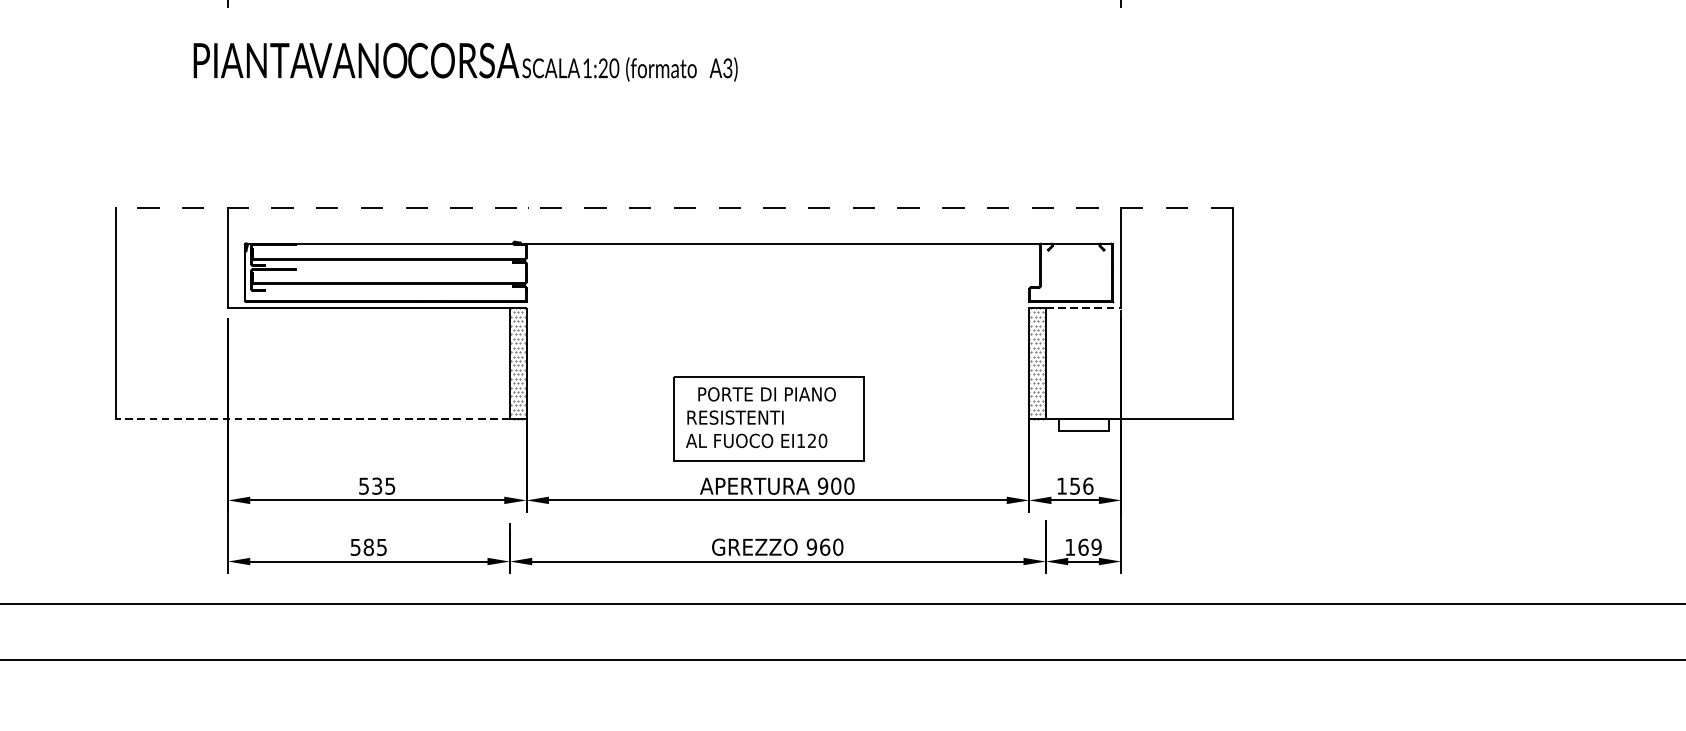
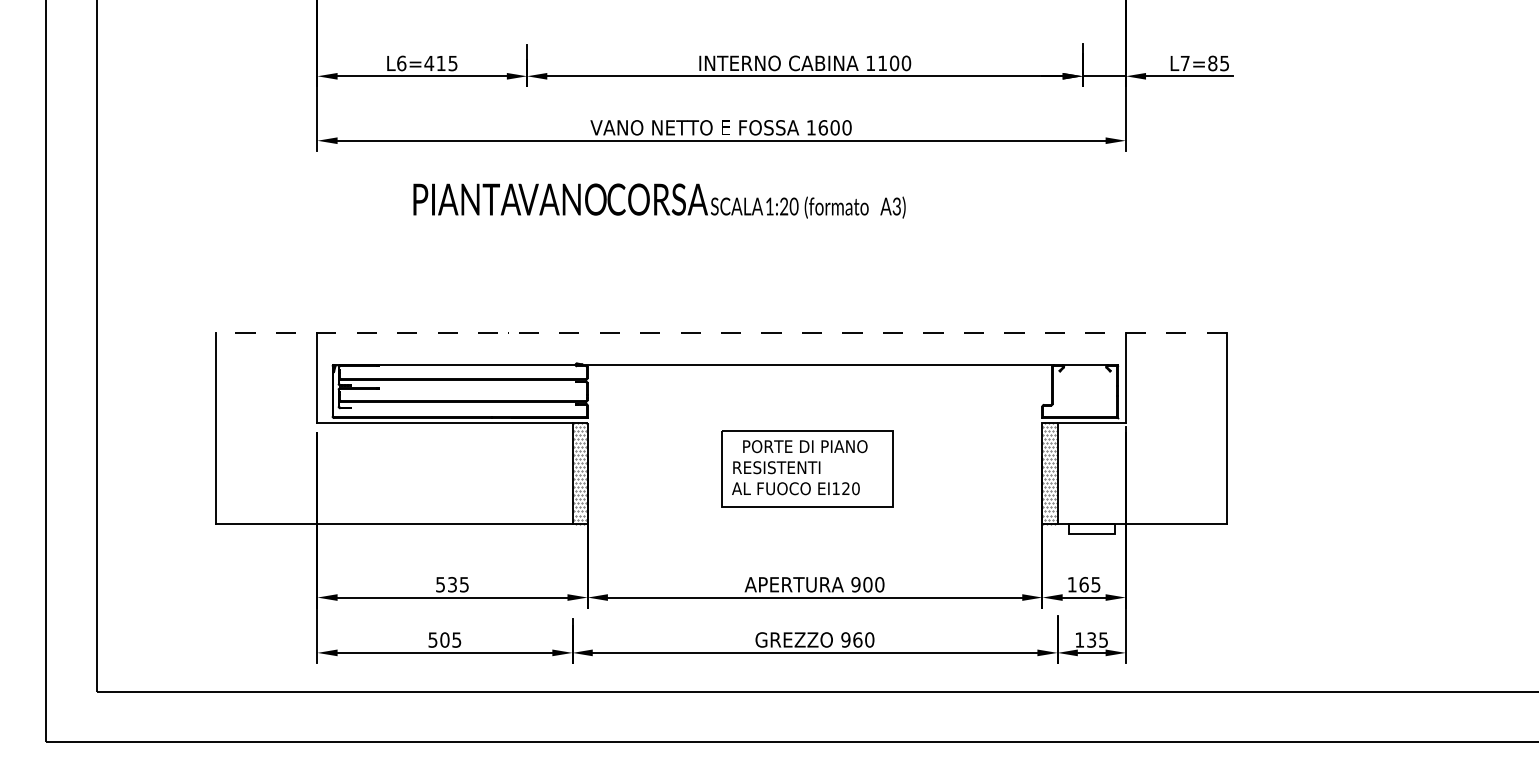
text: (465, 61) -> (659, 200), moved
line: (1084, 308) -> (1092, 423), dashed -> solid
part: (769, 418) -> (807, 468), moved
line: (312, 419) -> (393, 524), dashed -> solid
text: (1081, 485) -> (1089, 584), 156 -> 165
text: (368, 546) -> (444, 639), 585 -> 505
text: (1089, 546) -> (1097, 639), 169 -> 135

